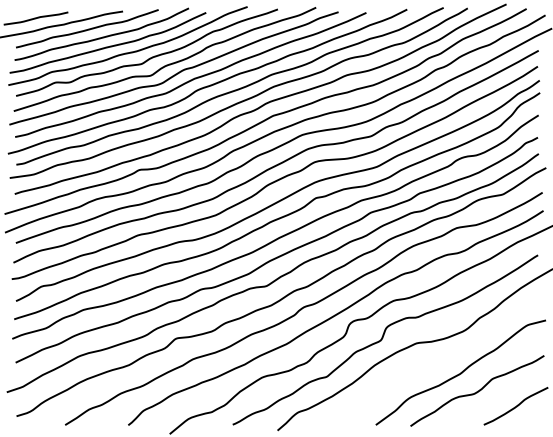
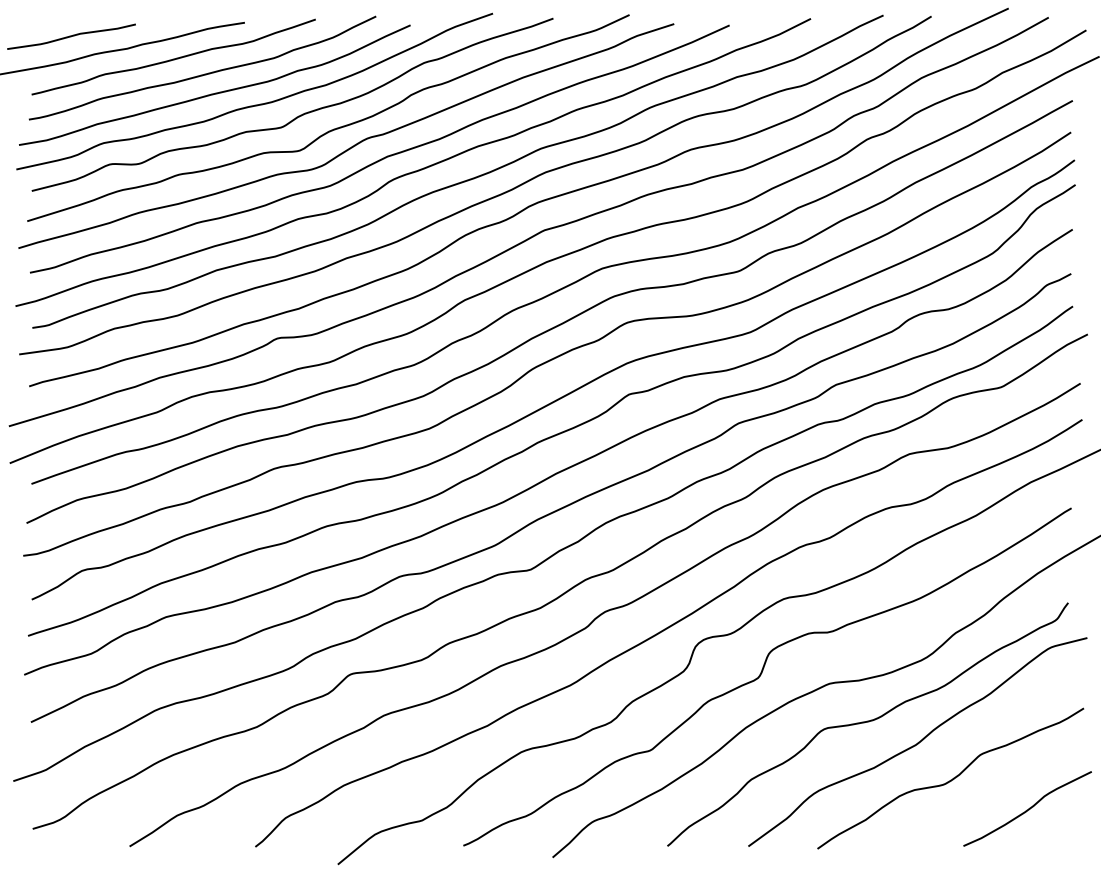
curve: (435, 363) -> (867, 723), added

